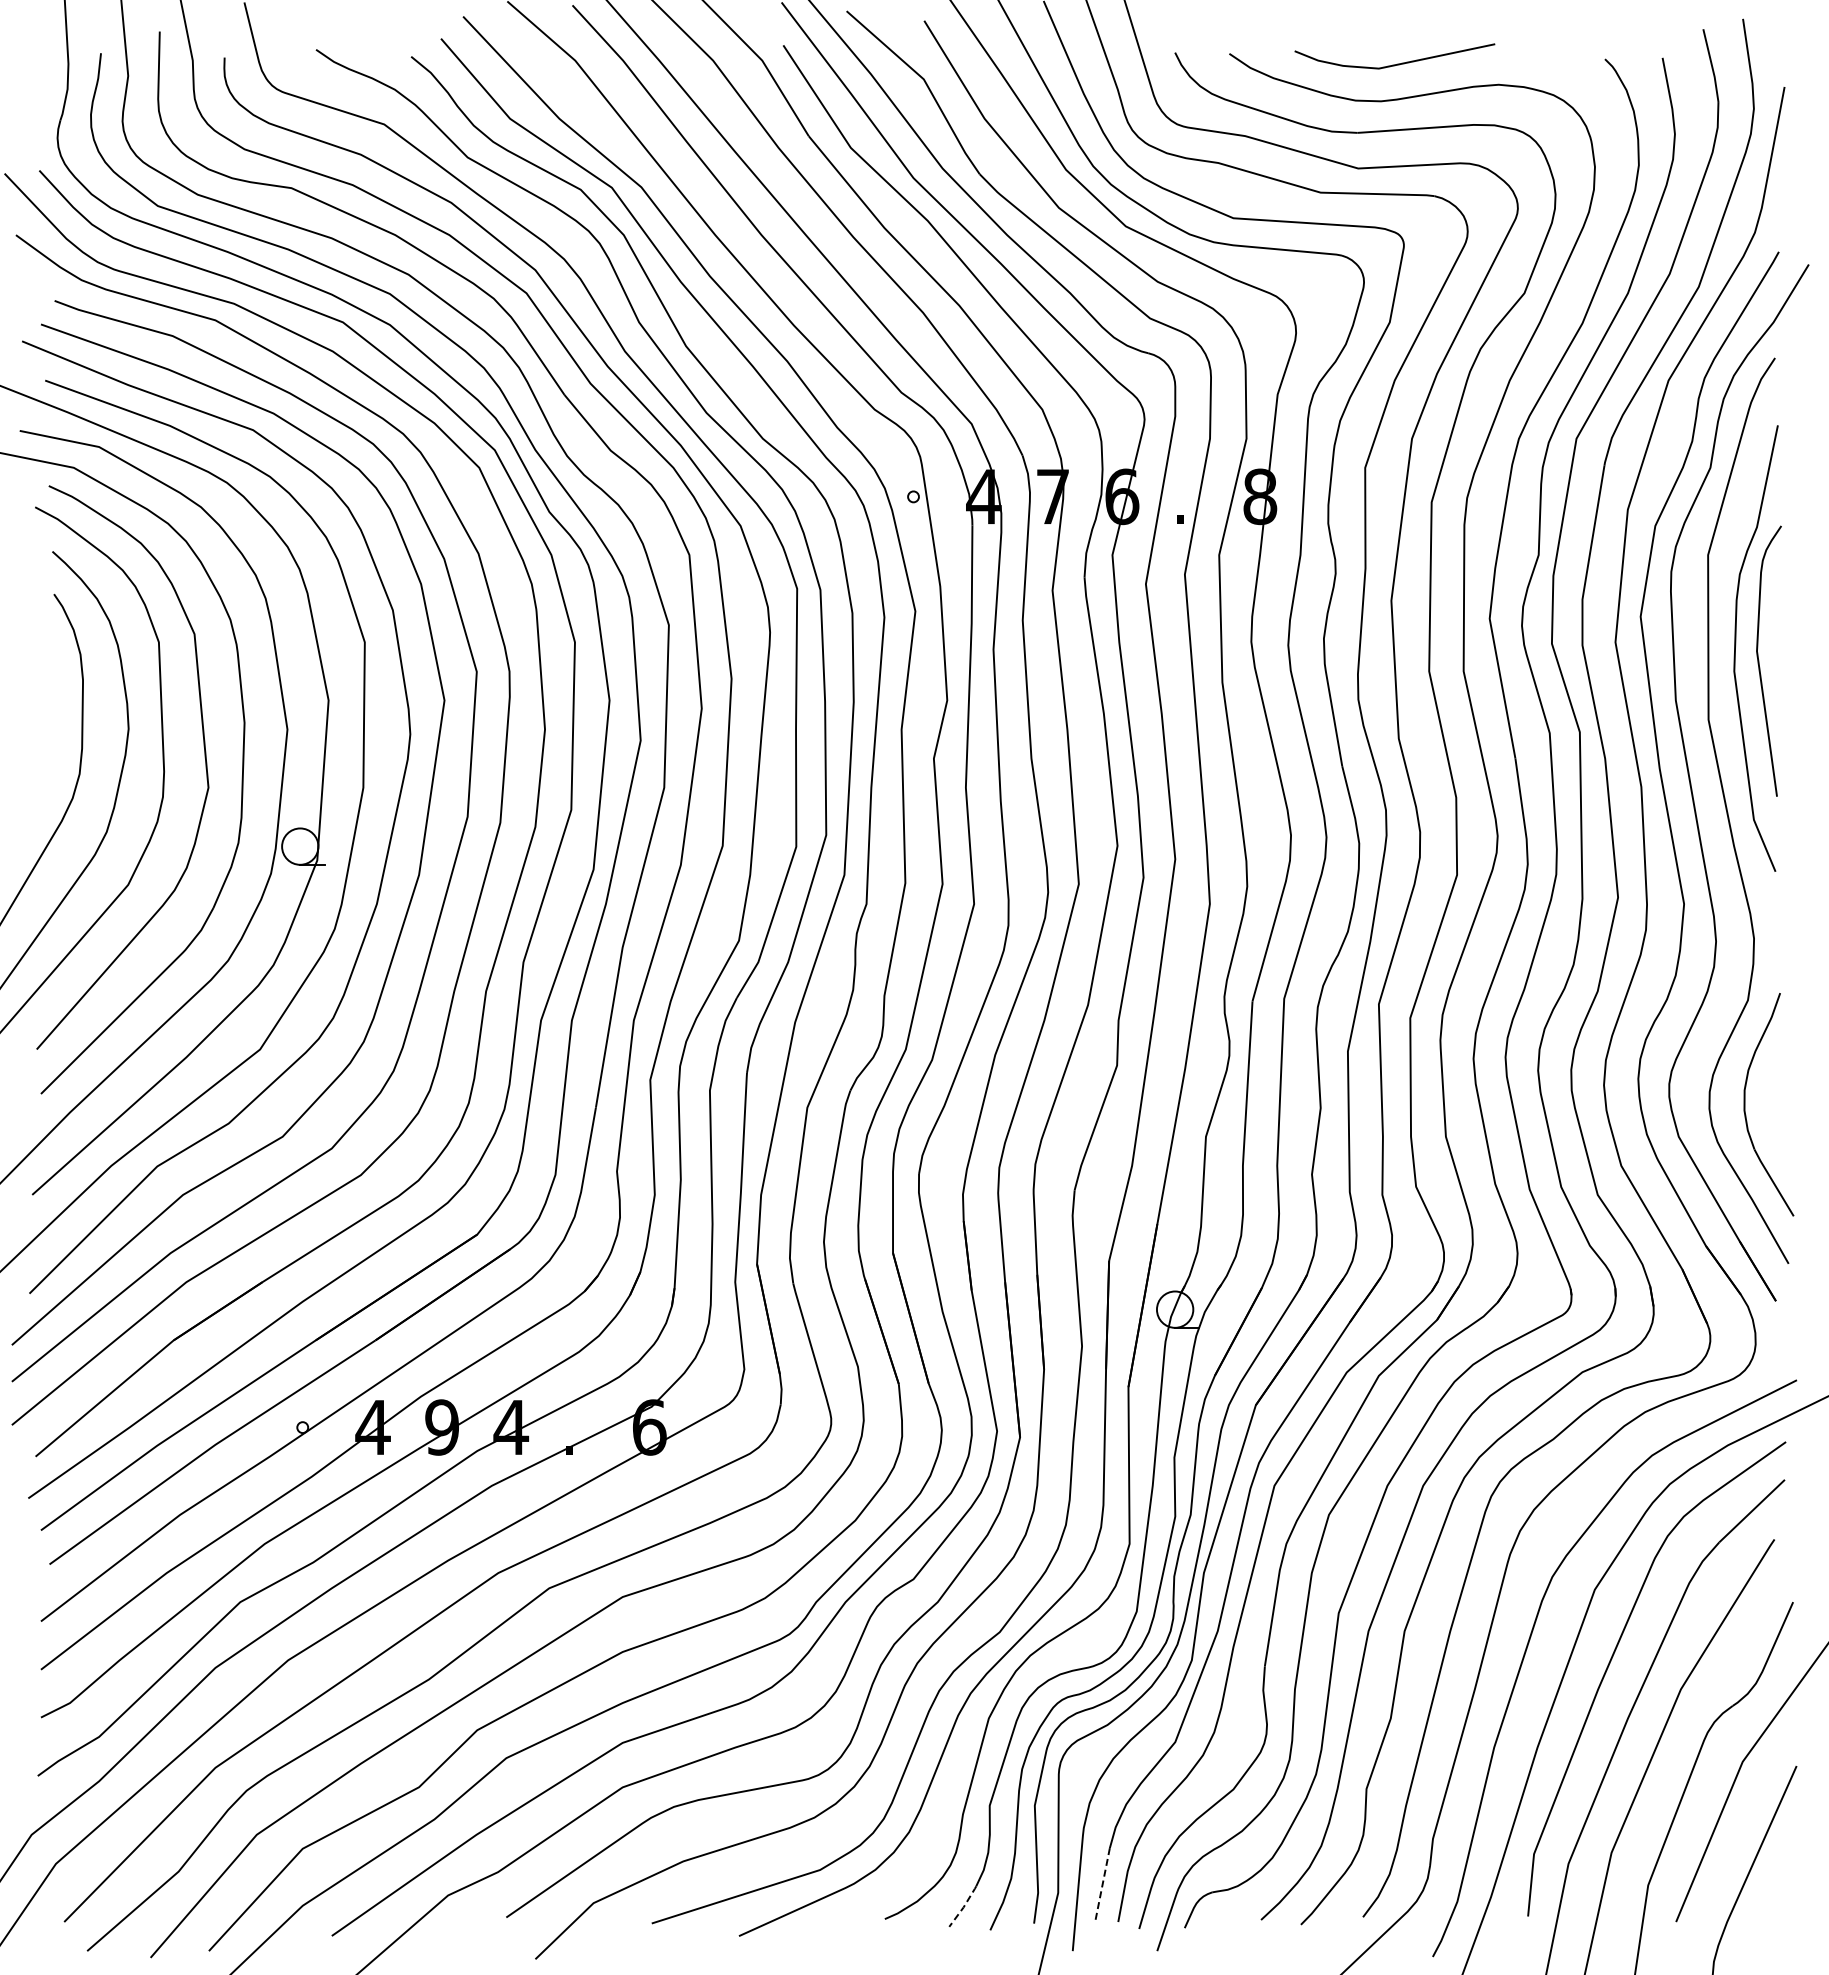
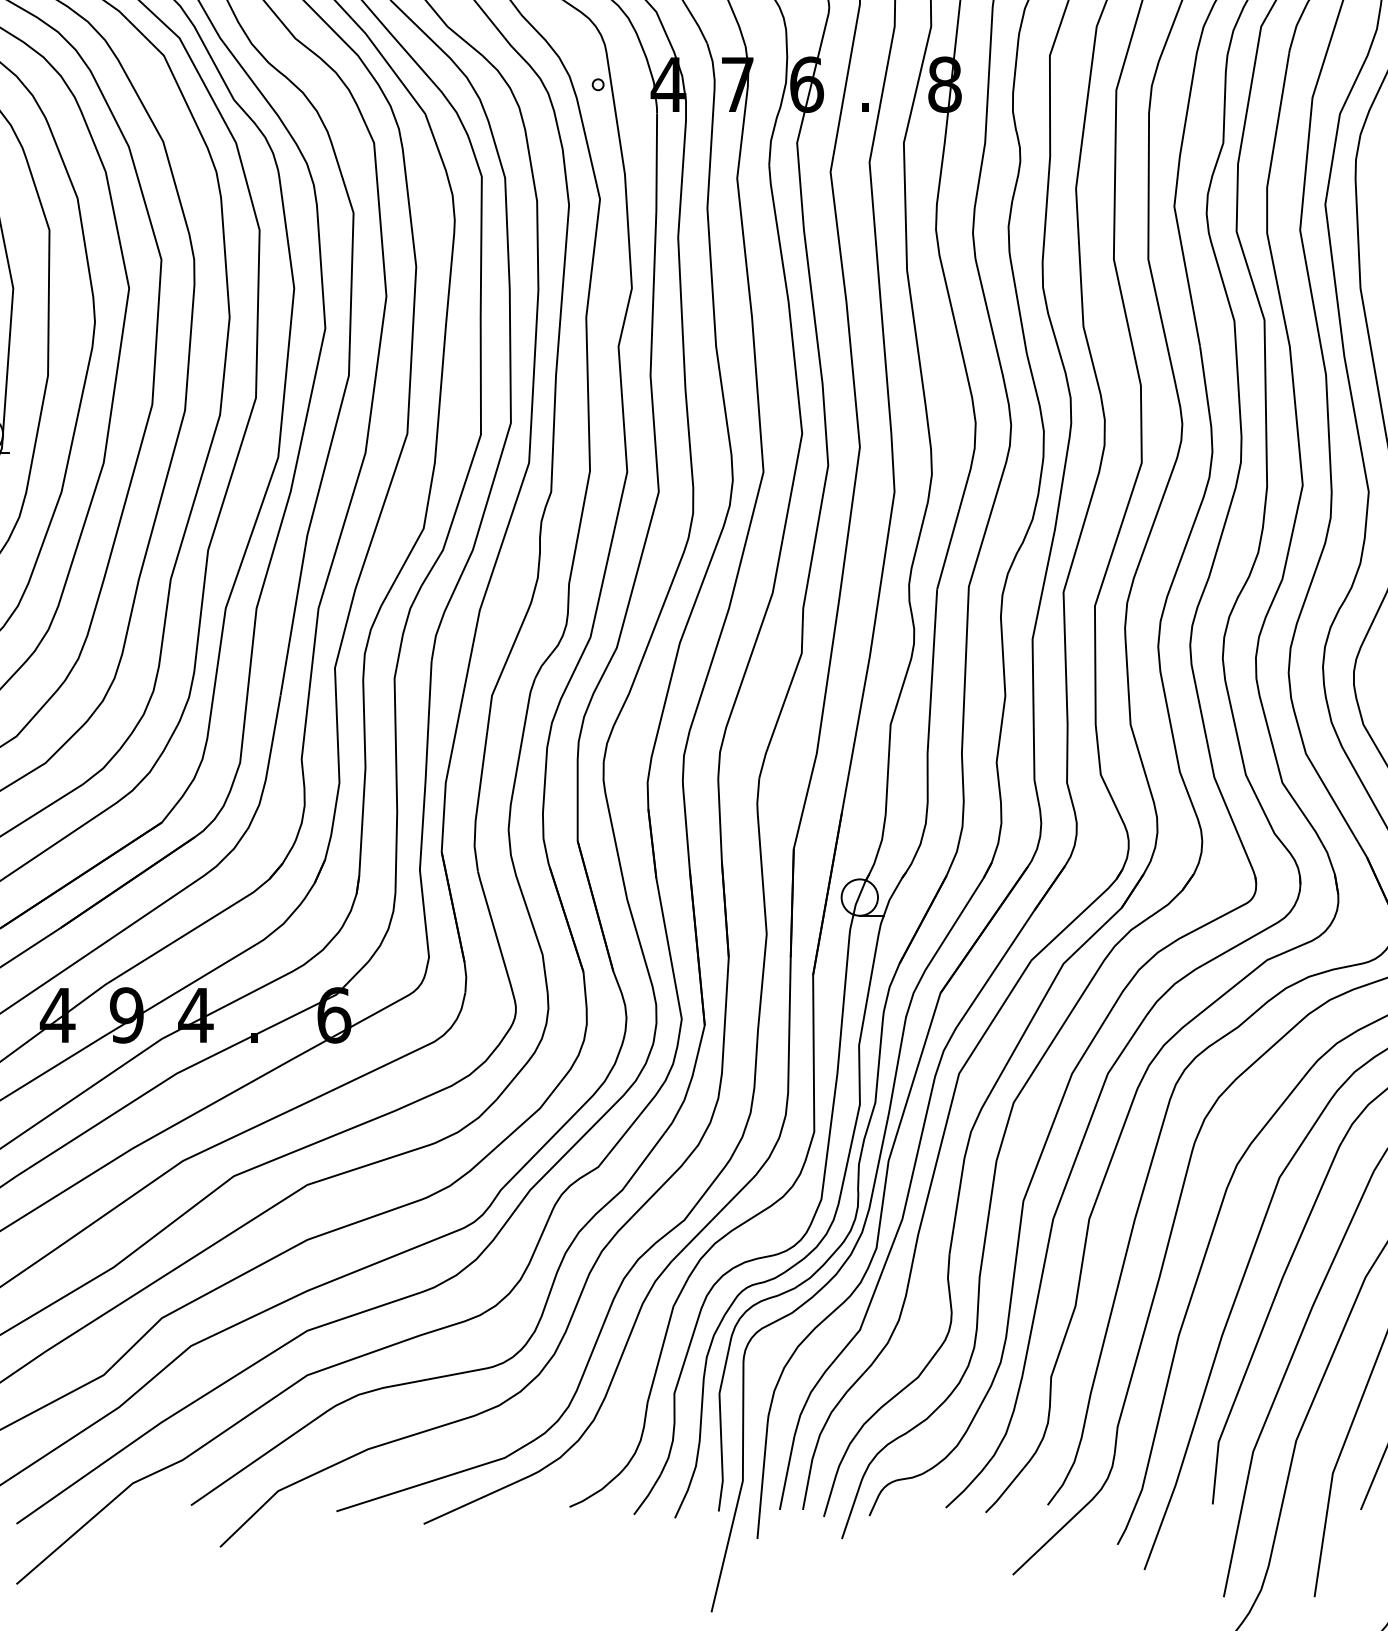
line: (1102, 1885) -> (787, 1473), dashed -> solid
line: (963, 1907) -> (648, 1495), dashed -> solid

